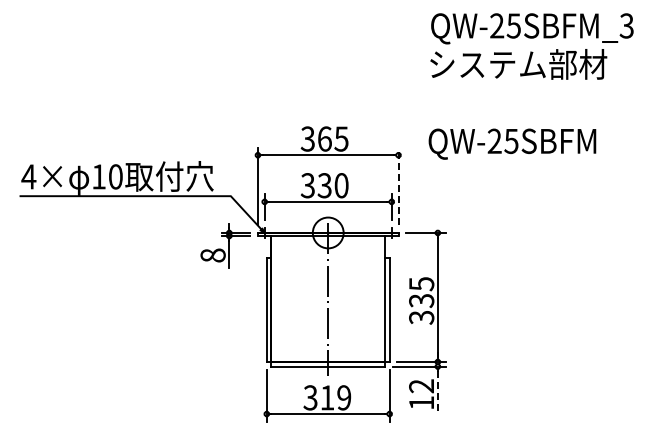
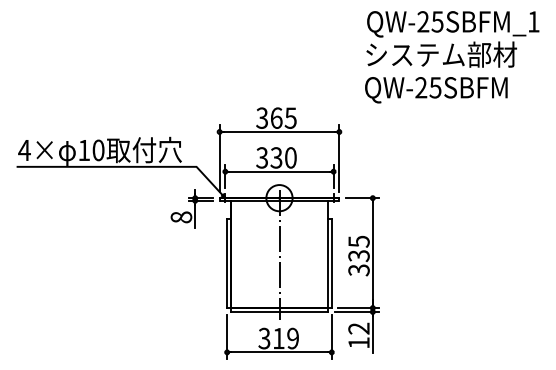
text: (626, 25) -> (533, 21), QW-25SBFM_3 -> QW-25SBFM_1
text: (512, 143) -> (436, 89), moved
line: (398, 186) -> (339, 158), dashed -> solid
line: (437, 393) -> (372, 334), dashed -> solid

